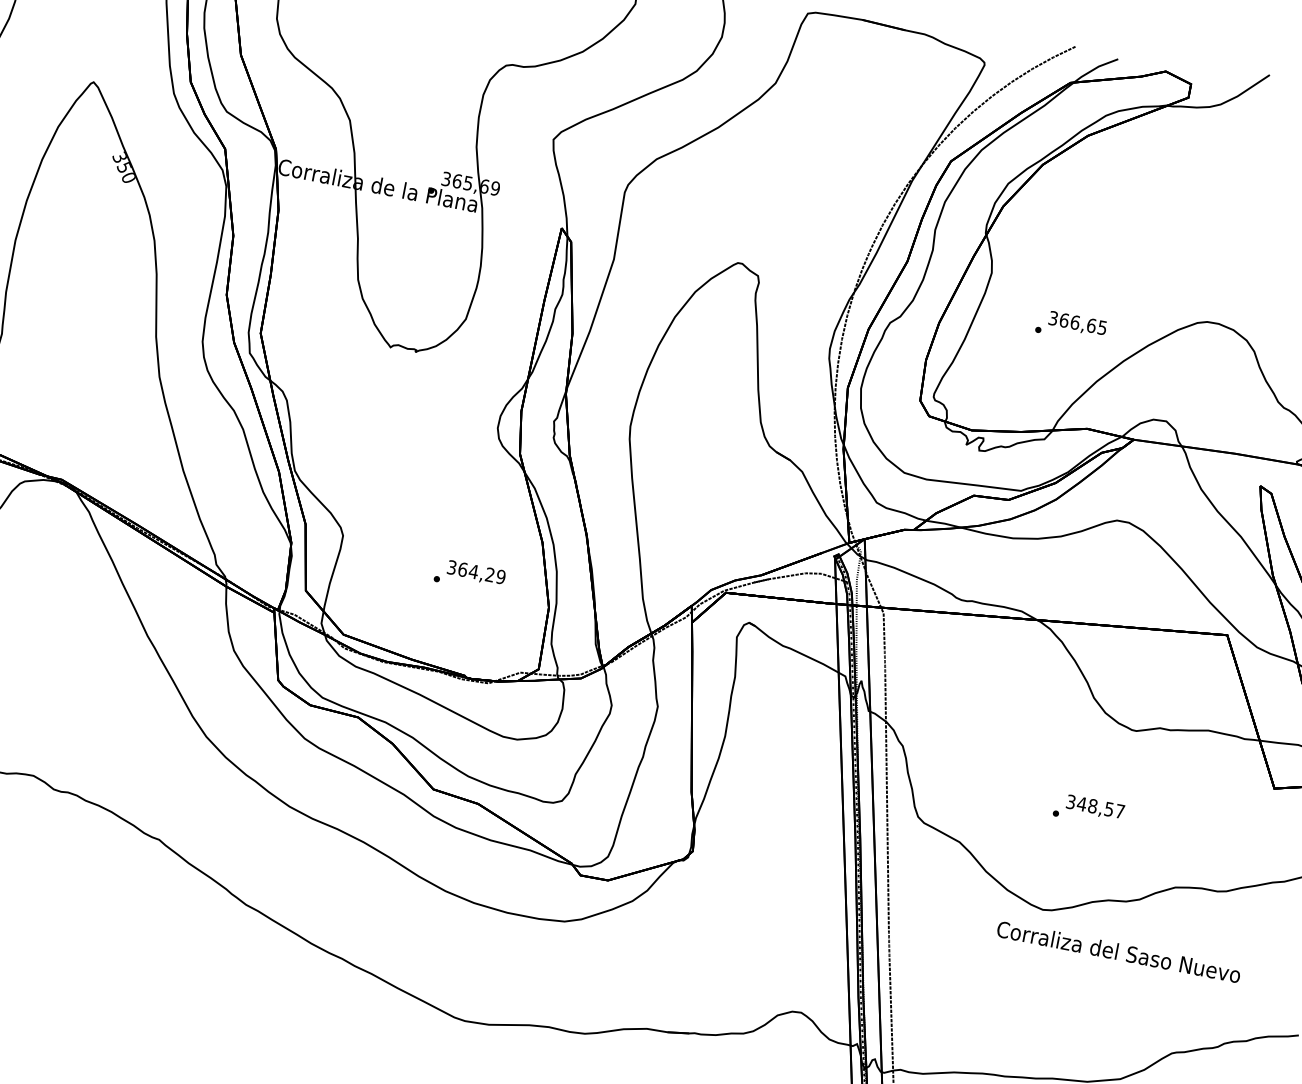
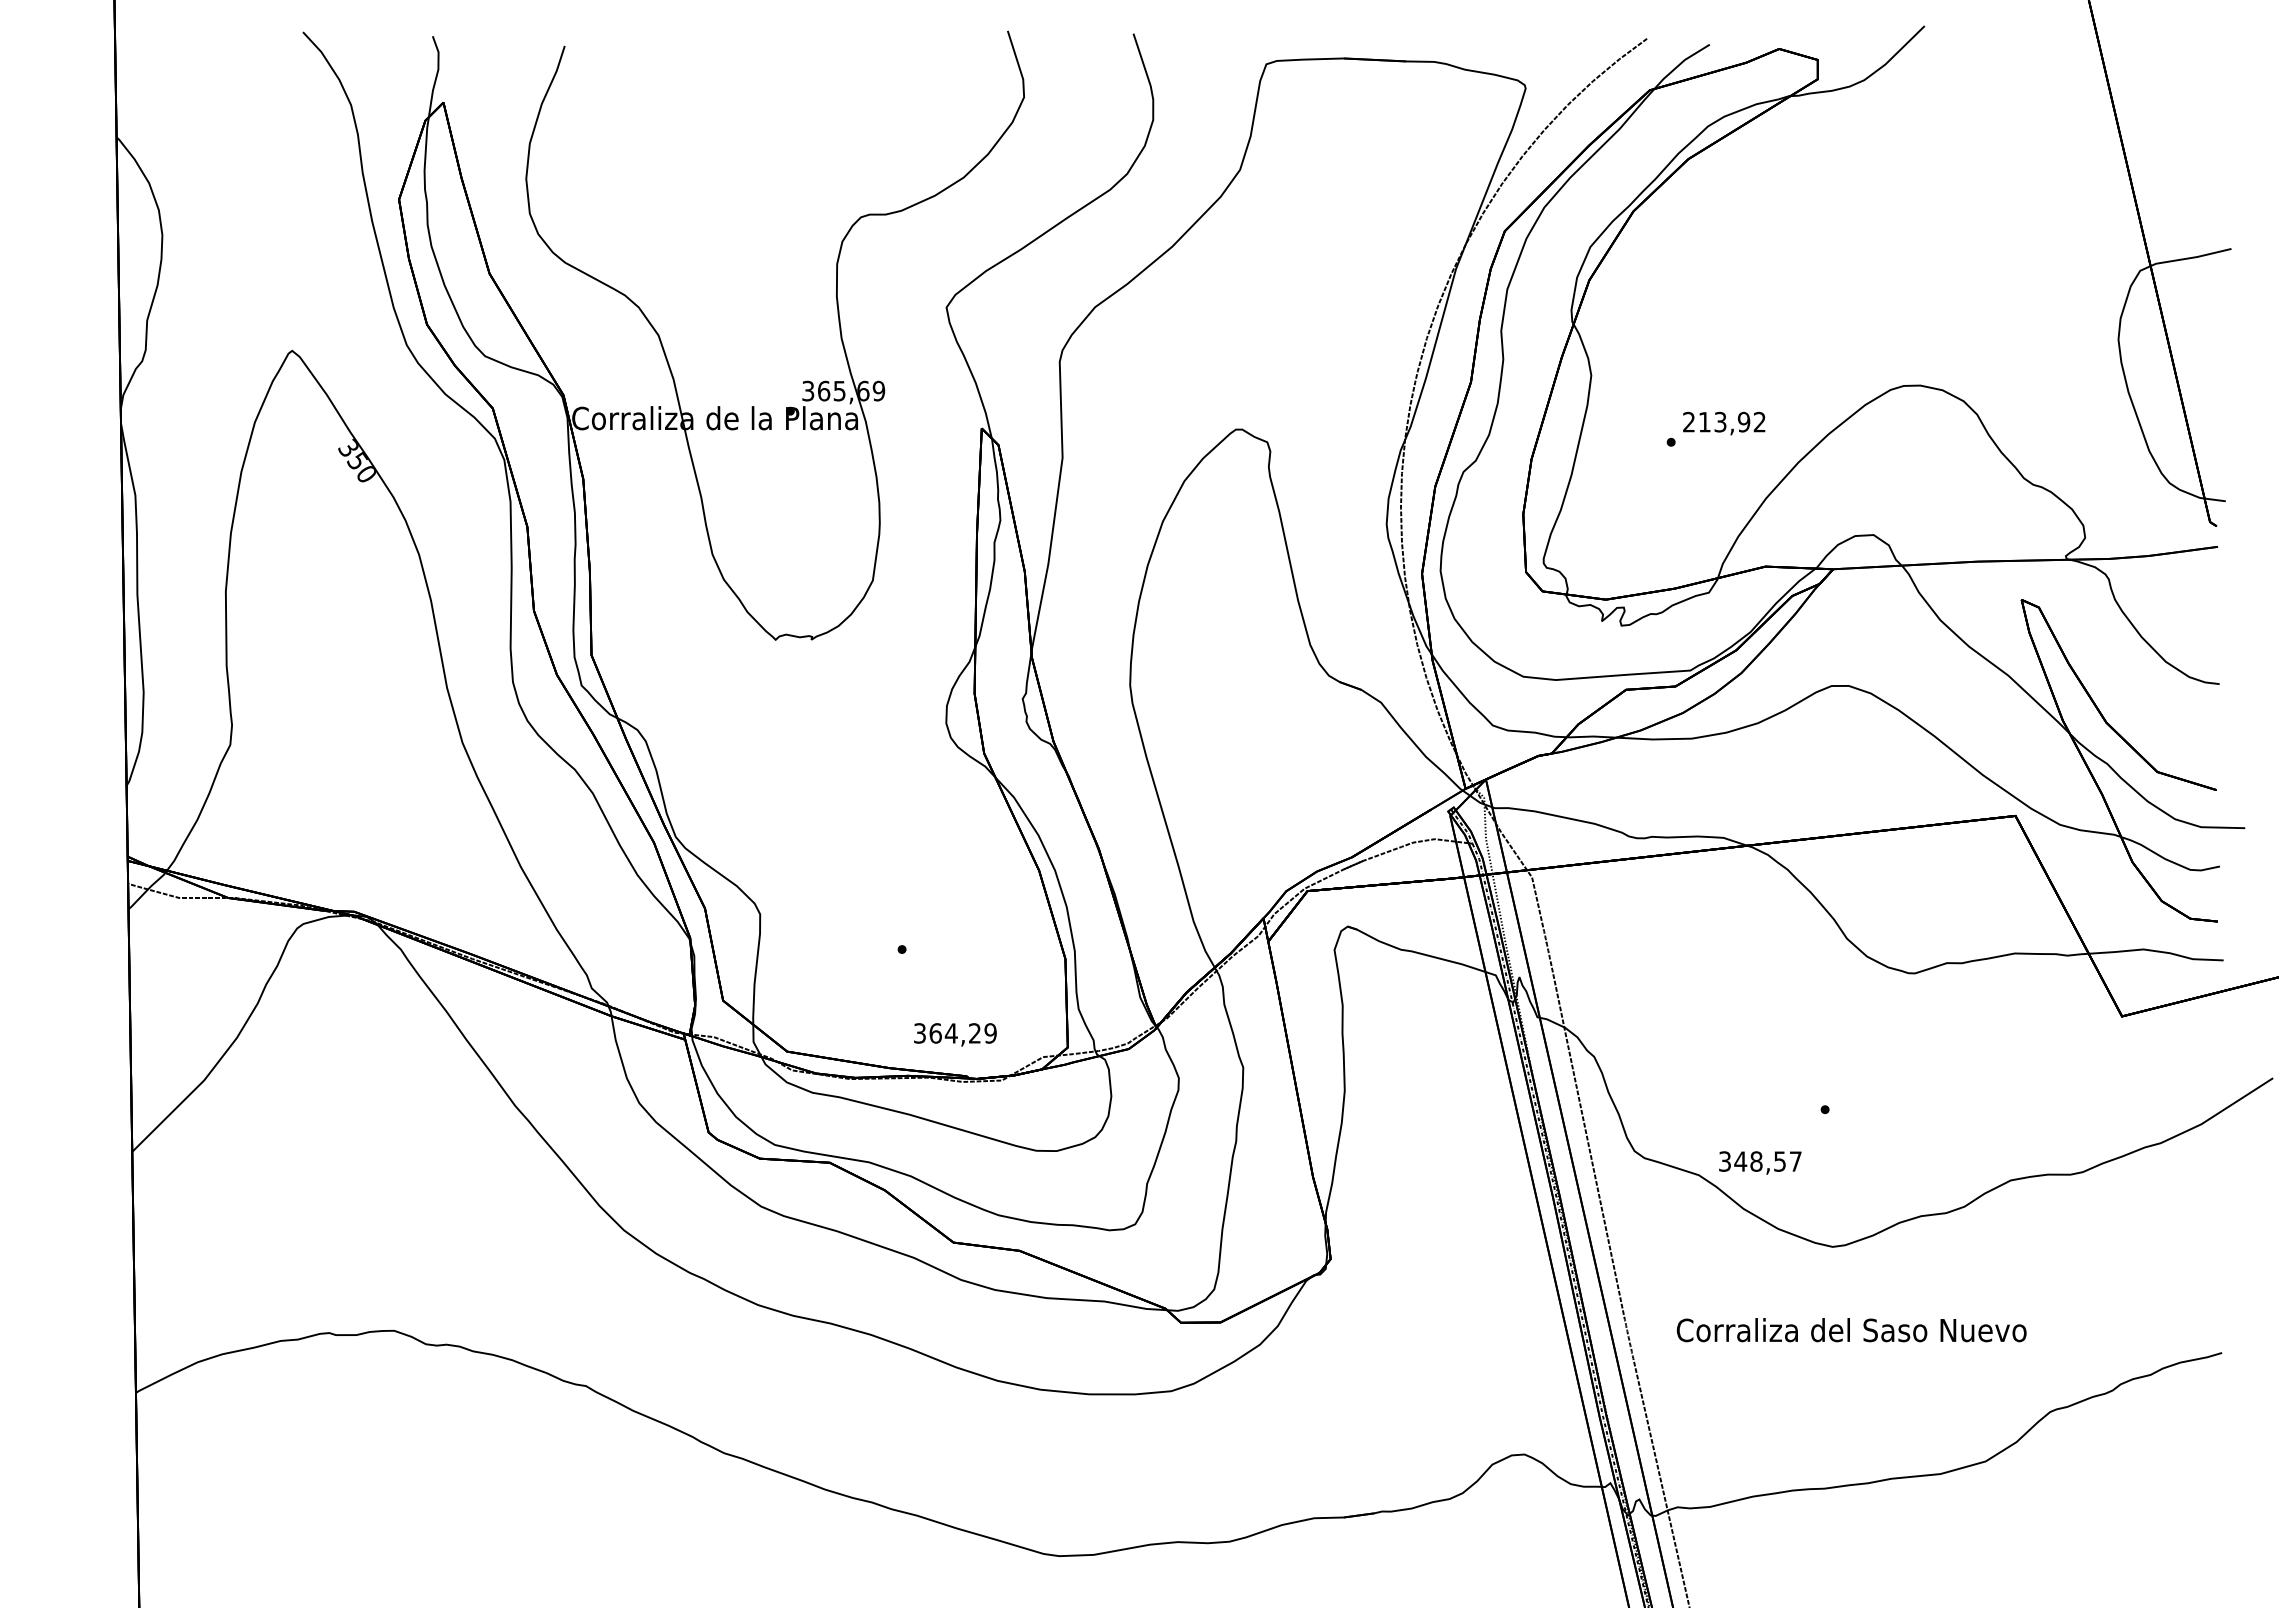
text: (1078, 322) -> (1724, 421), 366,65 -> 213,92
text: (476, 573) -> (955, 1034), moved
text: (1095, 807) -> (1760, 1162), moved
text: (1118, 952) -> (1851, 1330), moved

